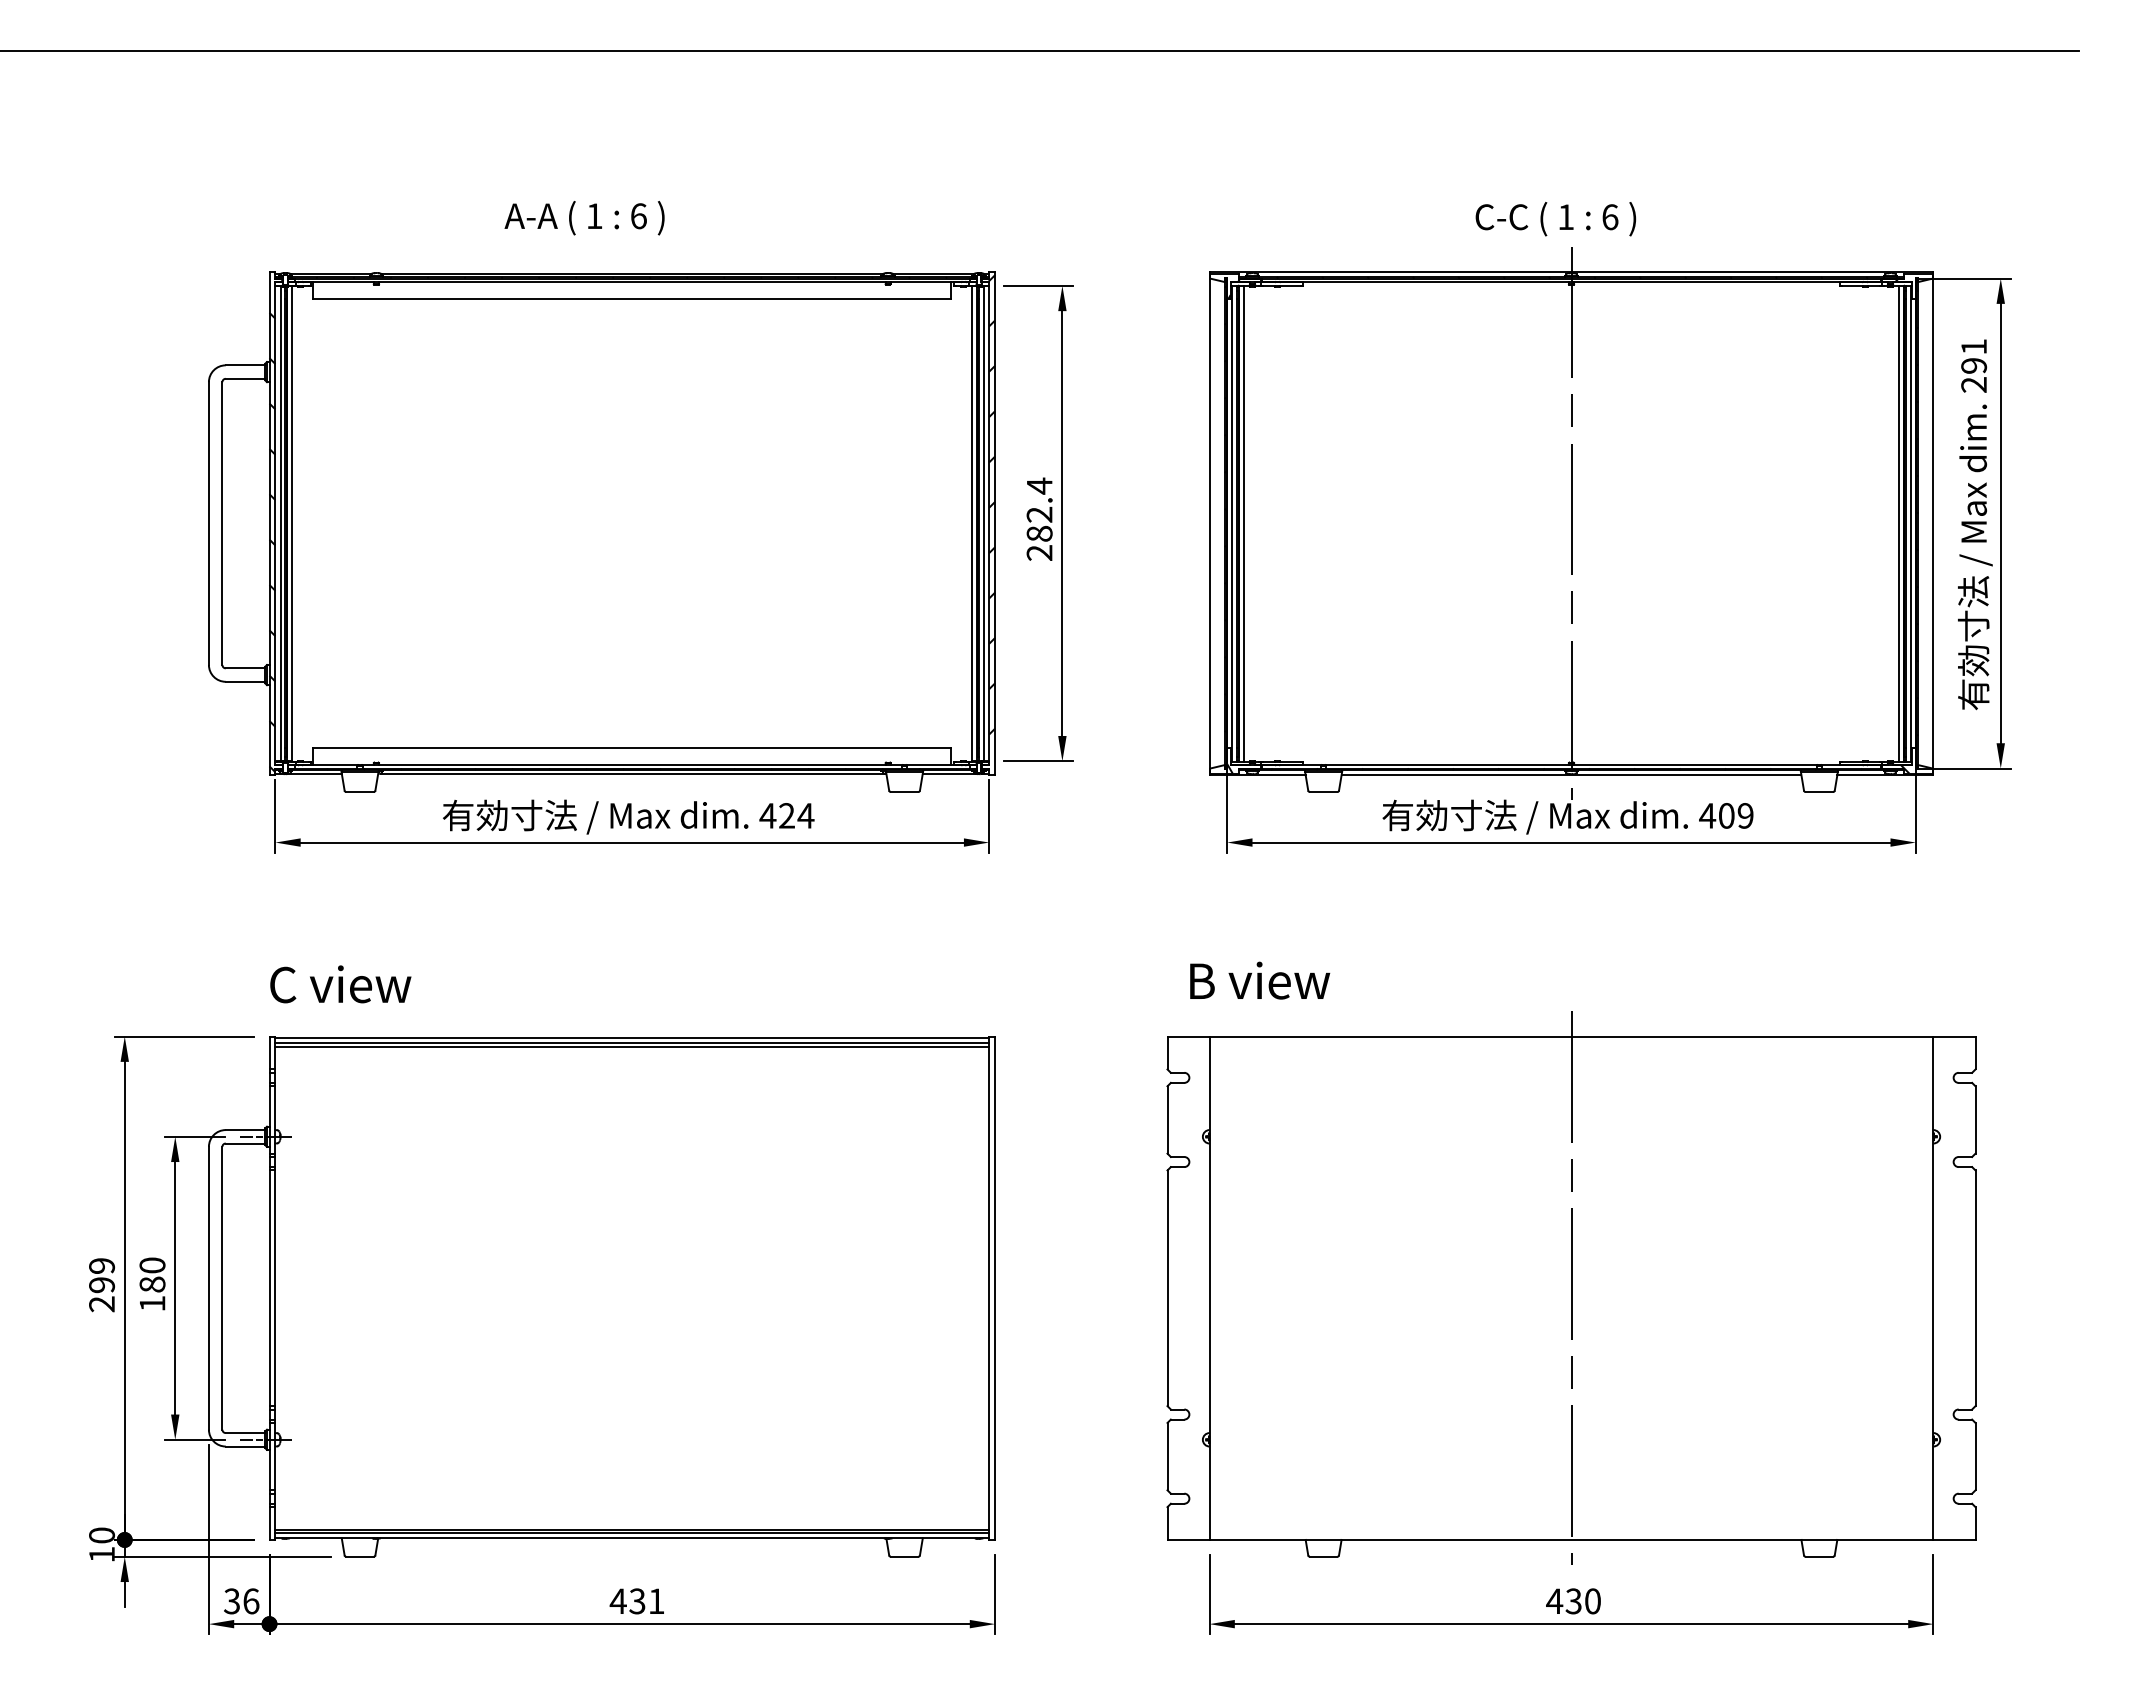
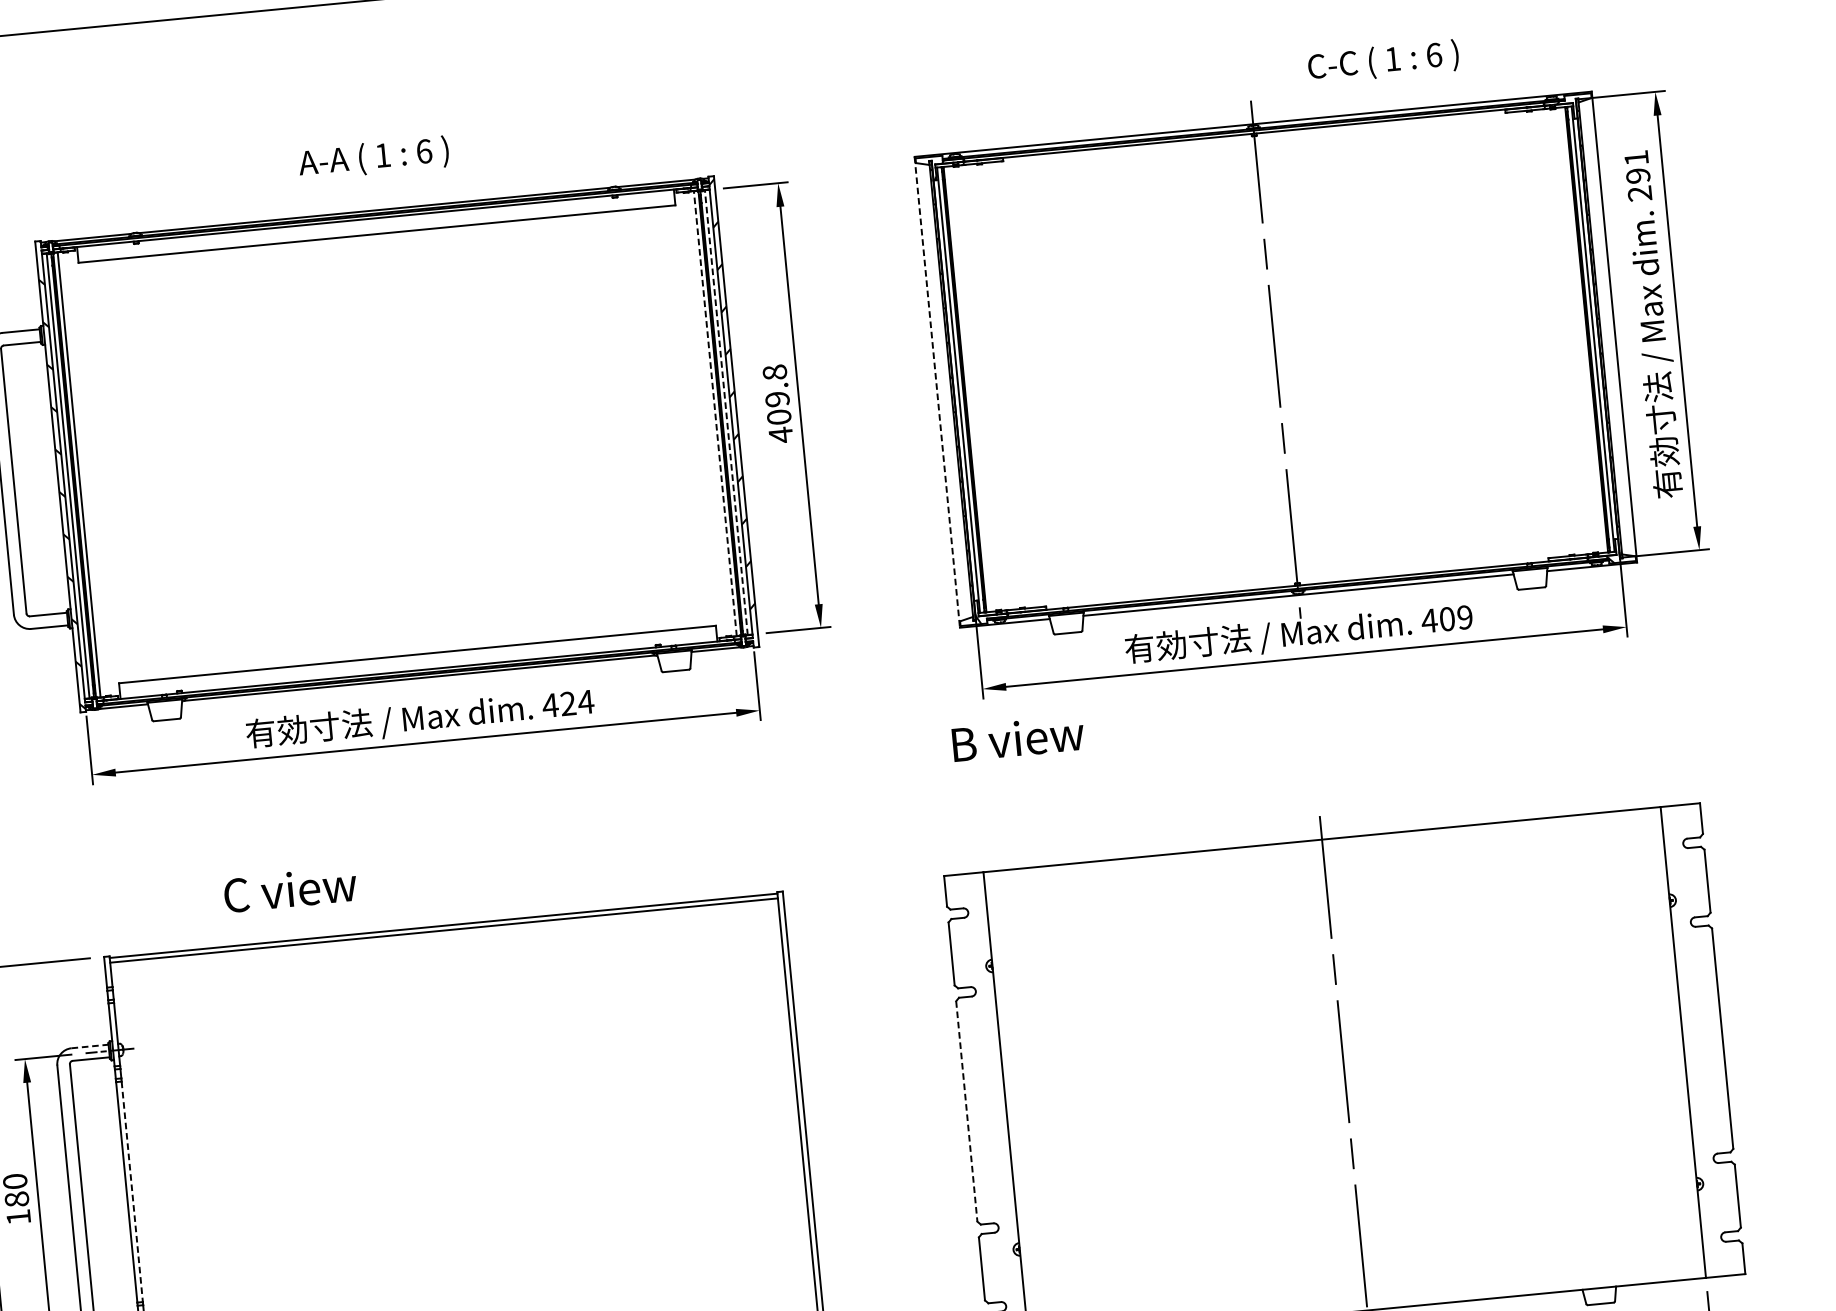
text: (584, 218) -> (373, 158), moved
text: (1555, 219) -> (1383, 62), moved
text: (1039, 519) -> (777, 403), 282.4 -> 409.8
line: (972, 523) -> (715, 413), solid -> dashed
line: (984, 523) -> (726, 412), solid -> dashed
line: (1209, 523) -> (937, 392), solid -> dashed
line: (1244, 523) -> (969, 389), removed
line: (1898, 523) -> (1581, 330), removed
text: (1260, 980) -> (1018, 738), moved
text: (340, 984) -> (290, 889), moved
line: (632, 1046) -> (444, 933), removed
line: (245, 1130) -> (90, 1046), solid -> dashed
line: (275, 1288) -> (132, 1192), solid -> dashed
line: (1167, 1288) -> (966, 1111), solid -> dashed

